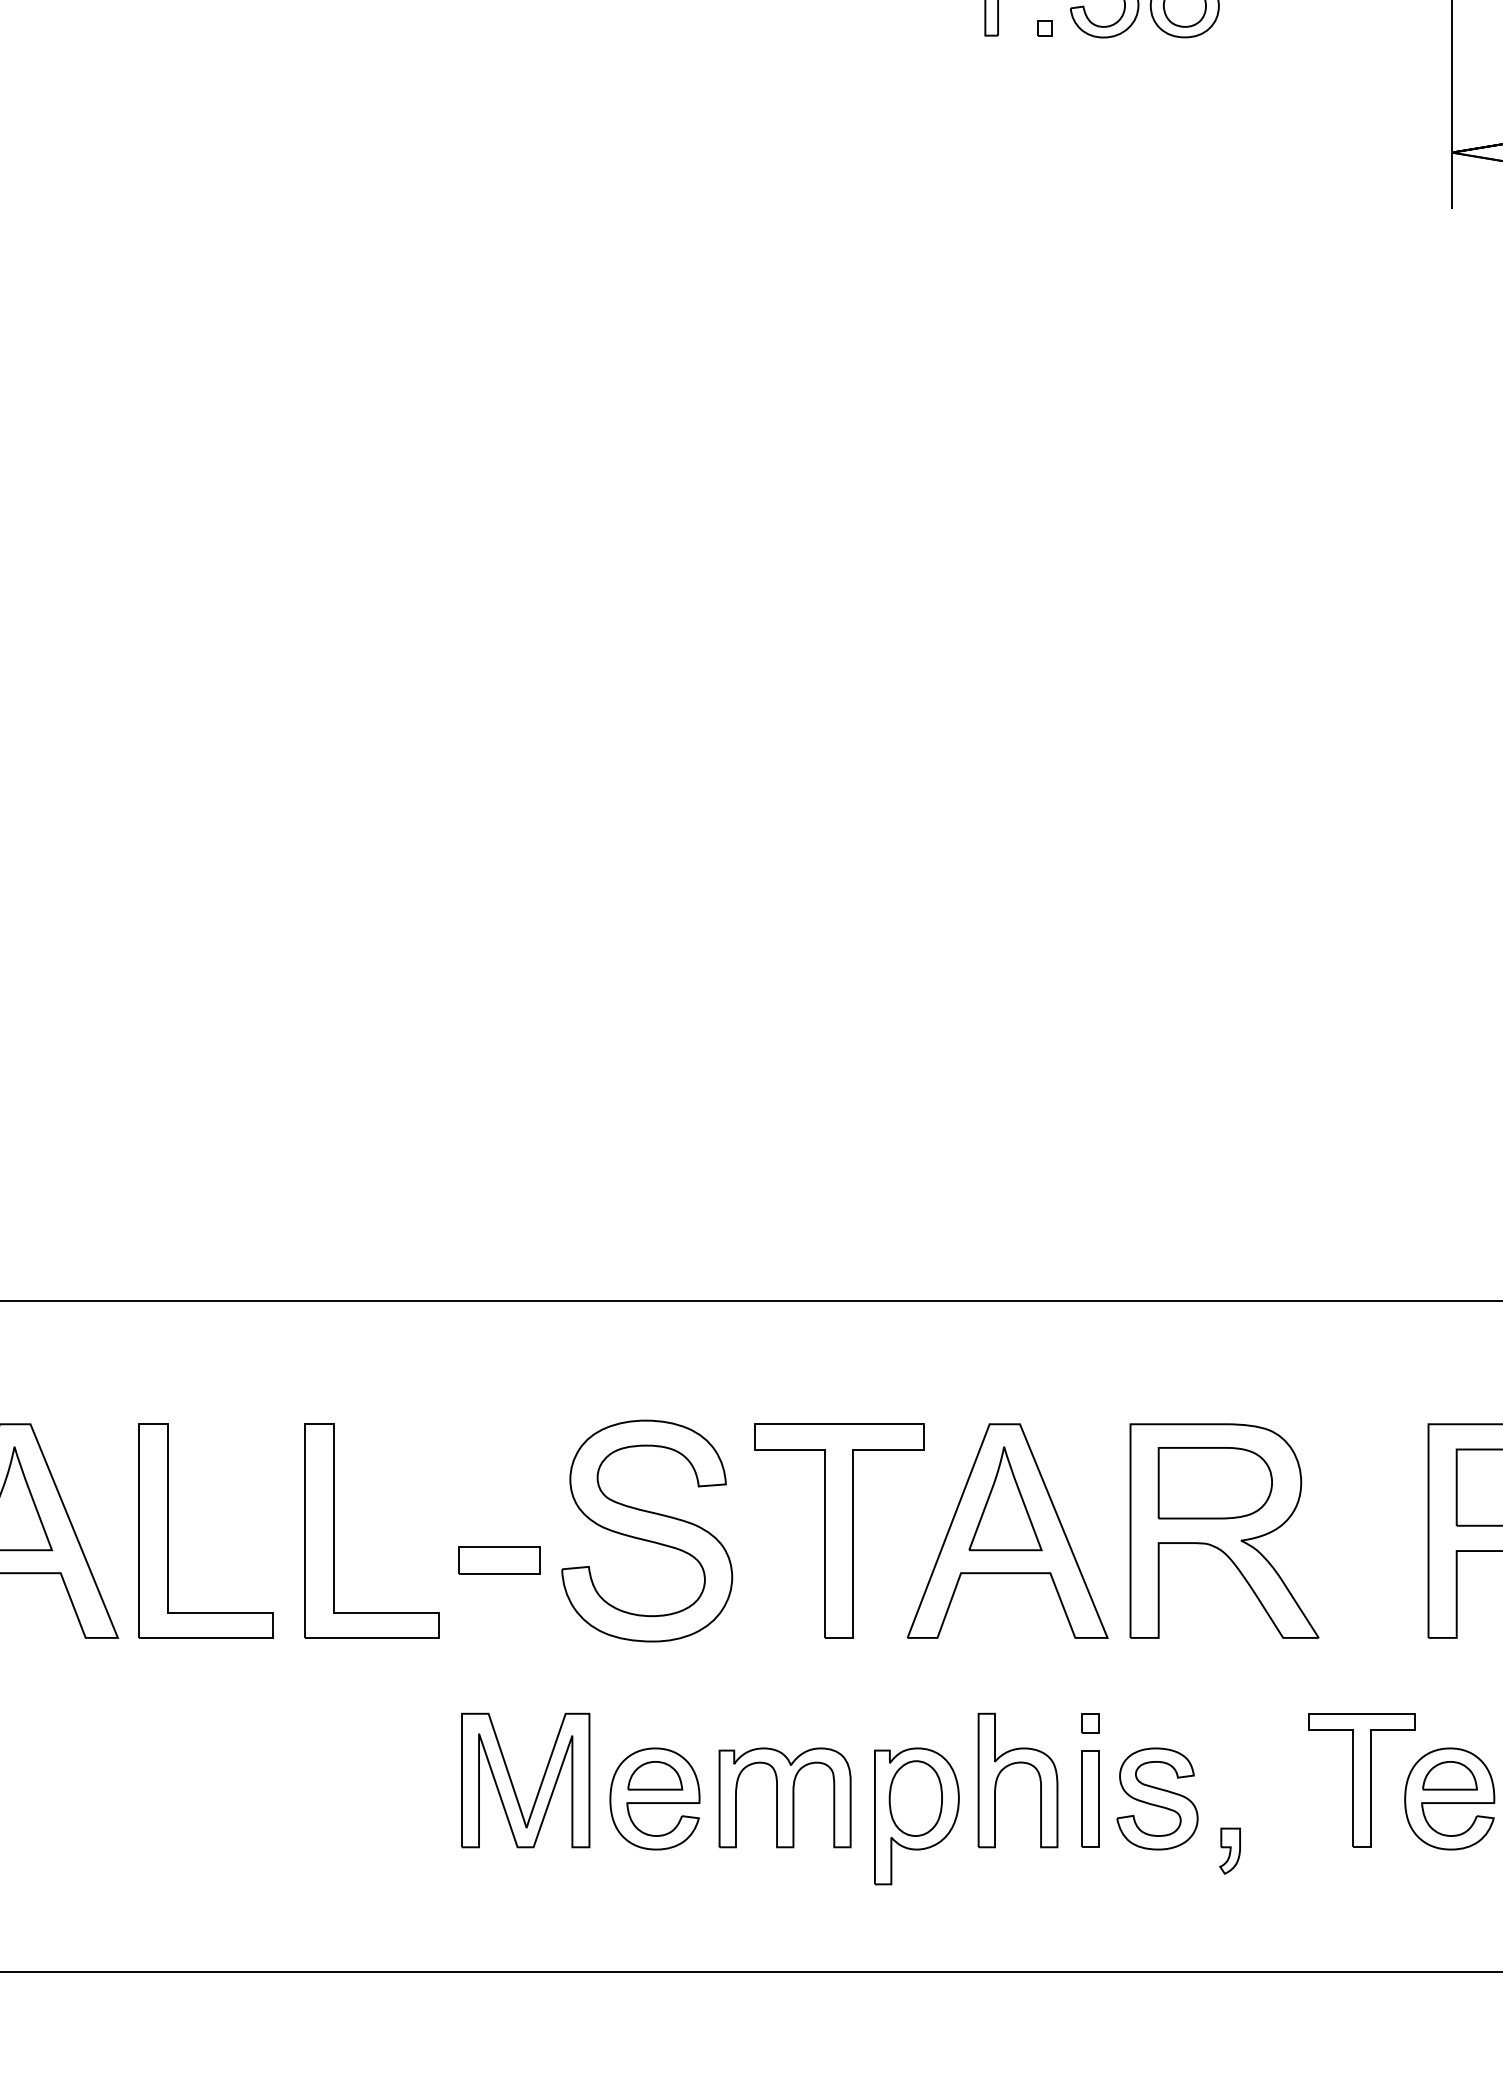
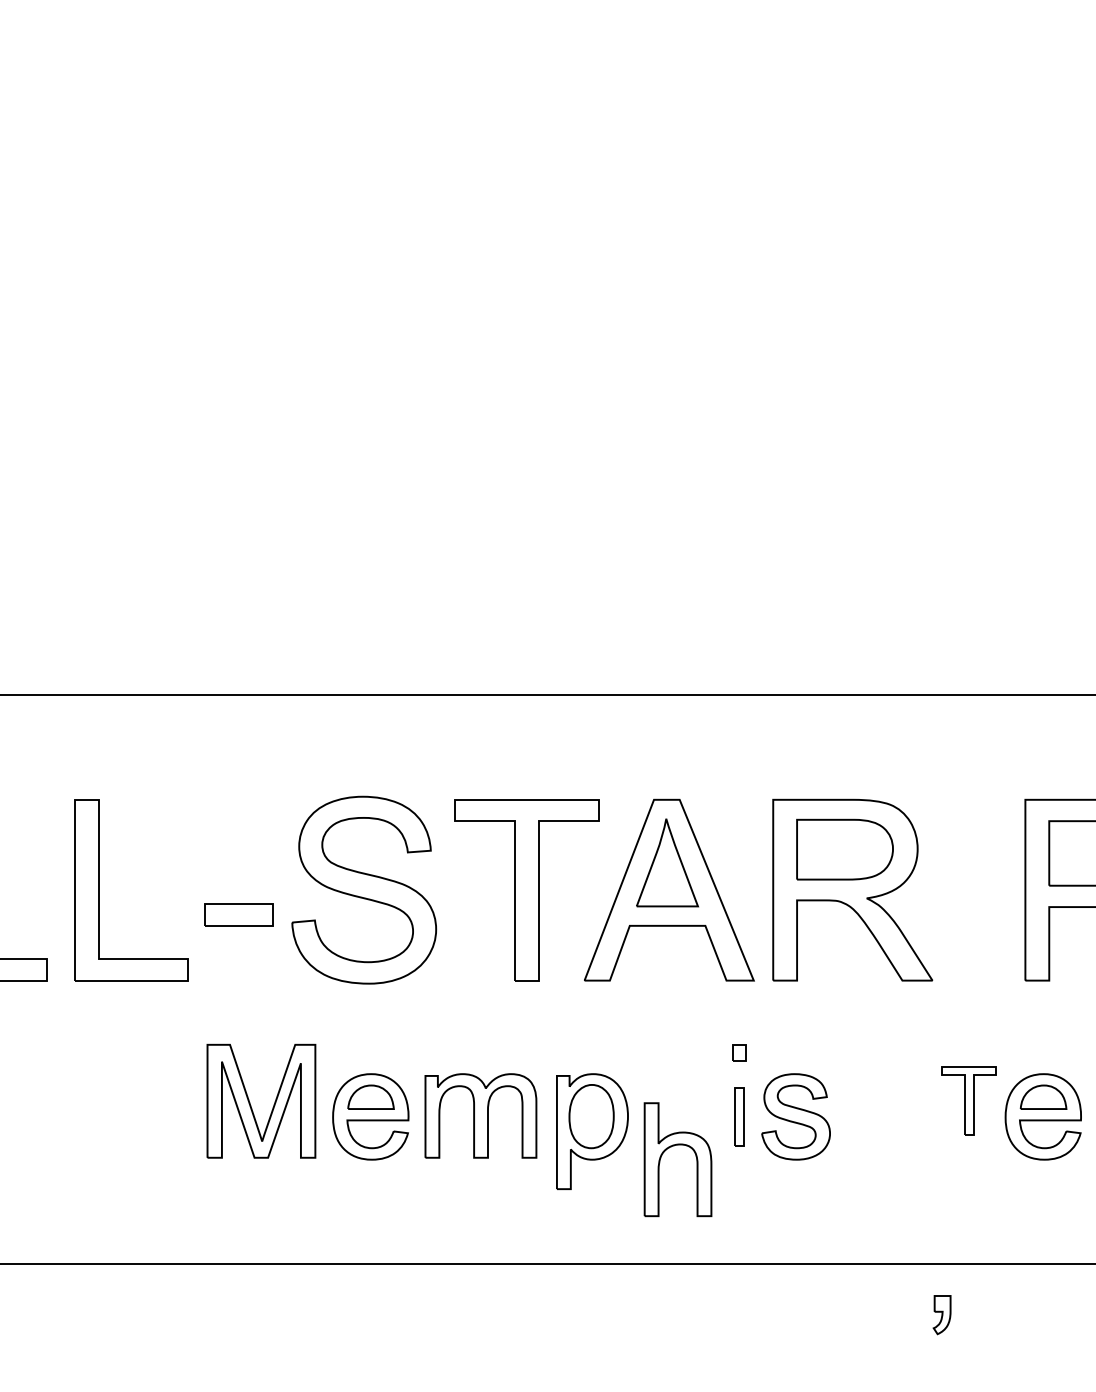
part: (1011, 1765) -> (672, 1146), moved
part: (1361, 1780) -> (968, 1101), size x0.6
part: (1090, 1798) -> (739, 1116), size x0.7
part: (1229, 1850) -> (941, 1314), moved

